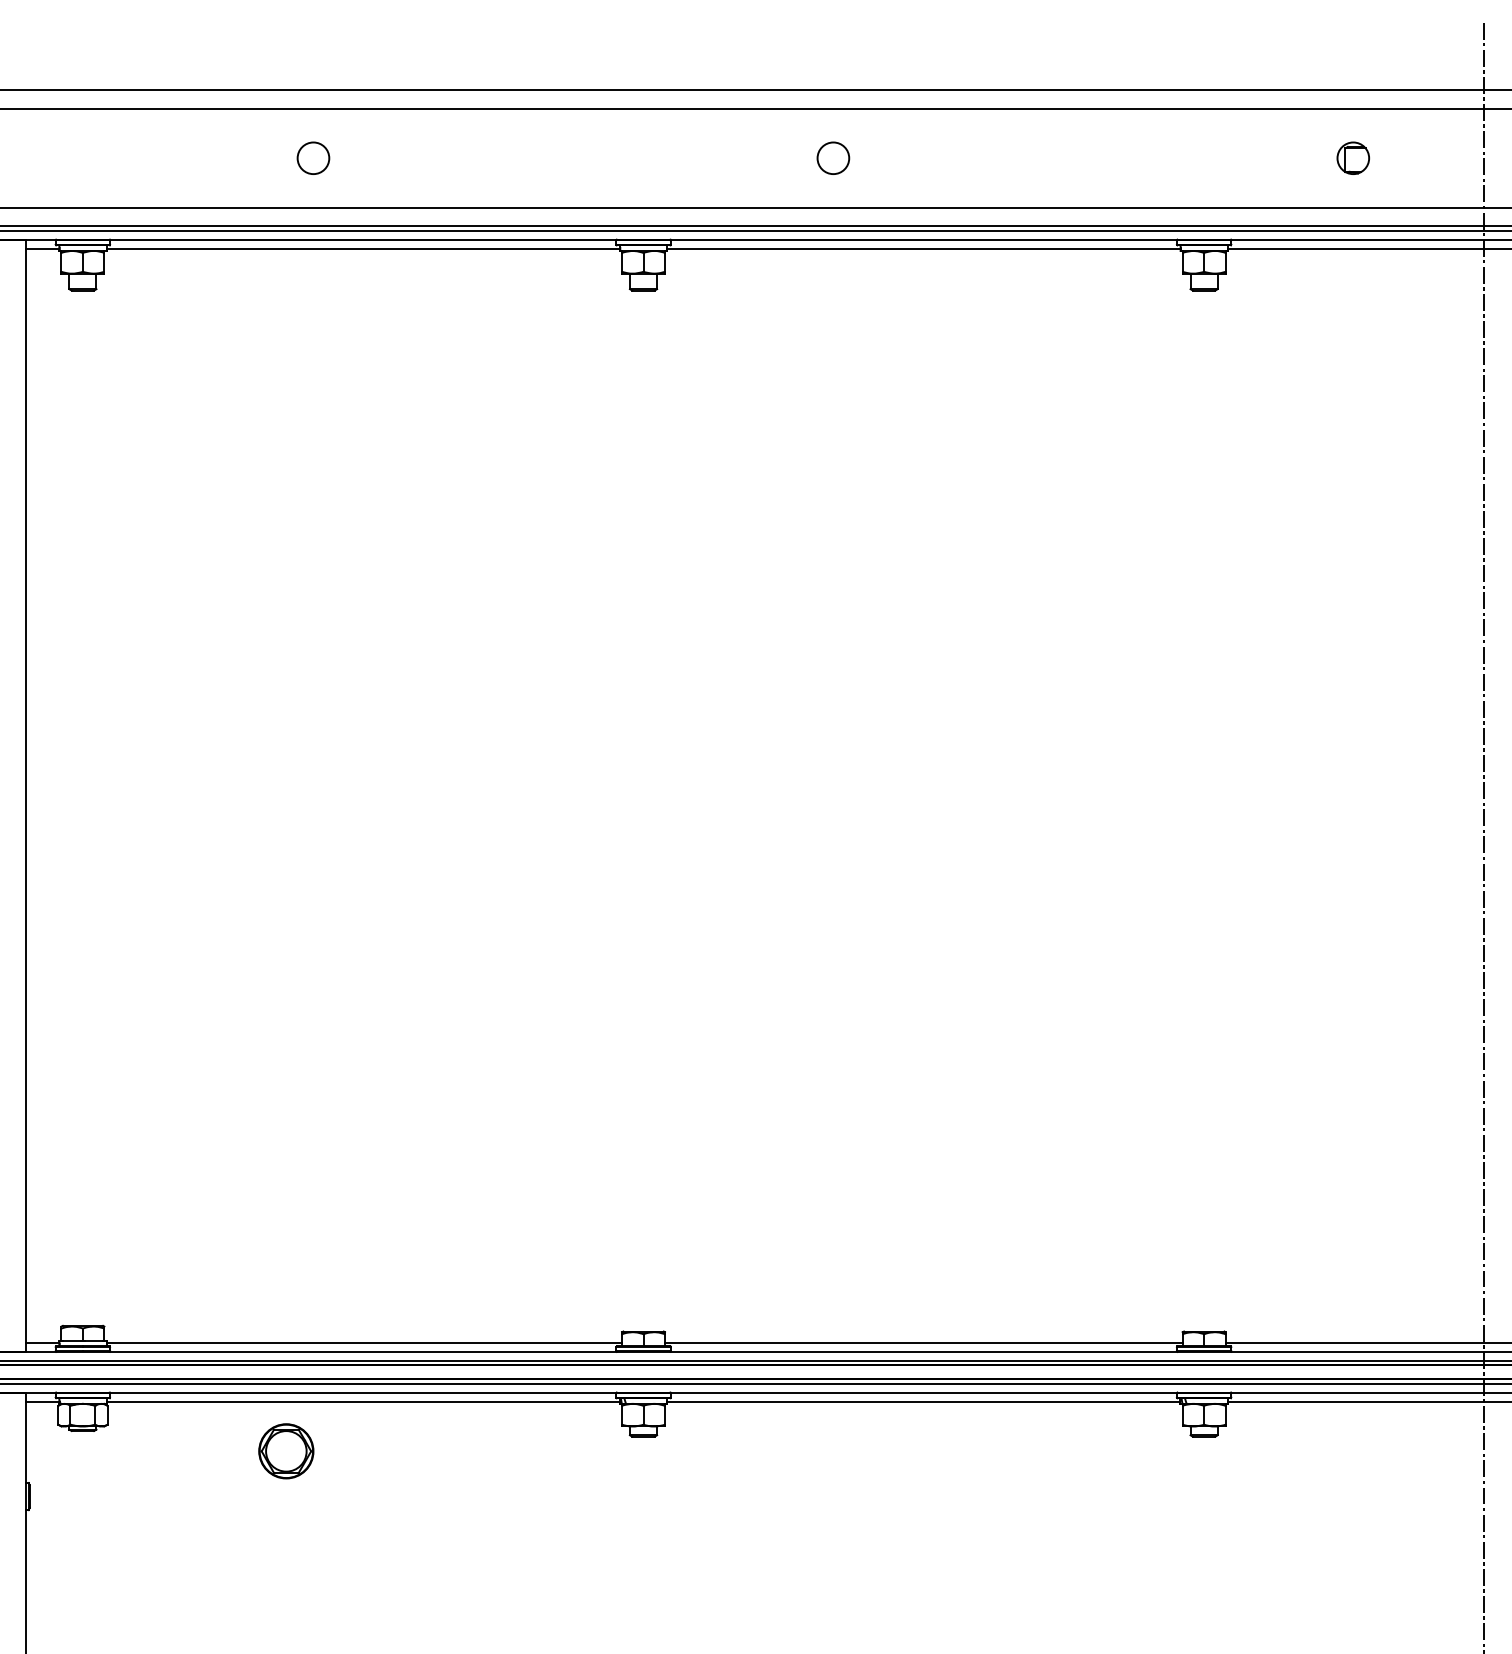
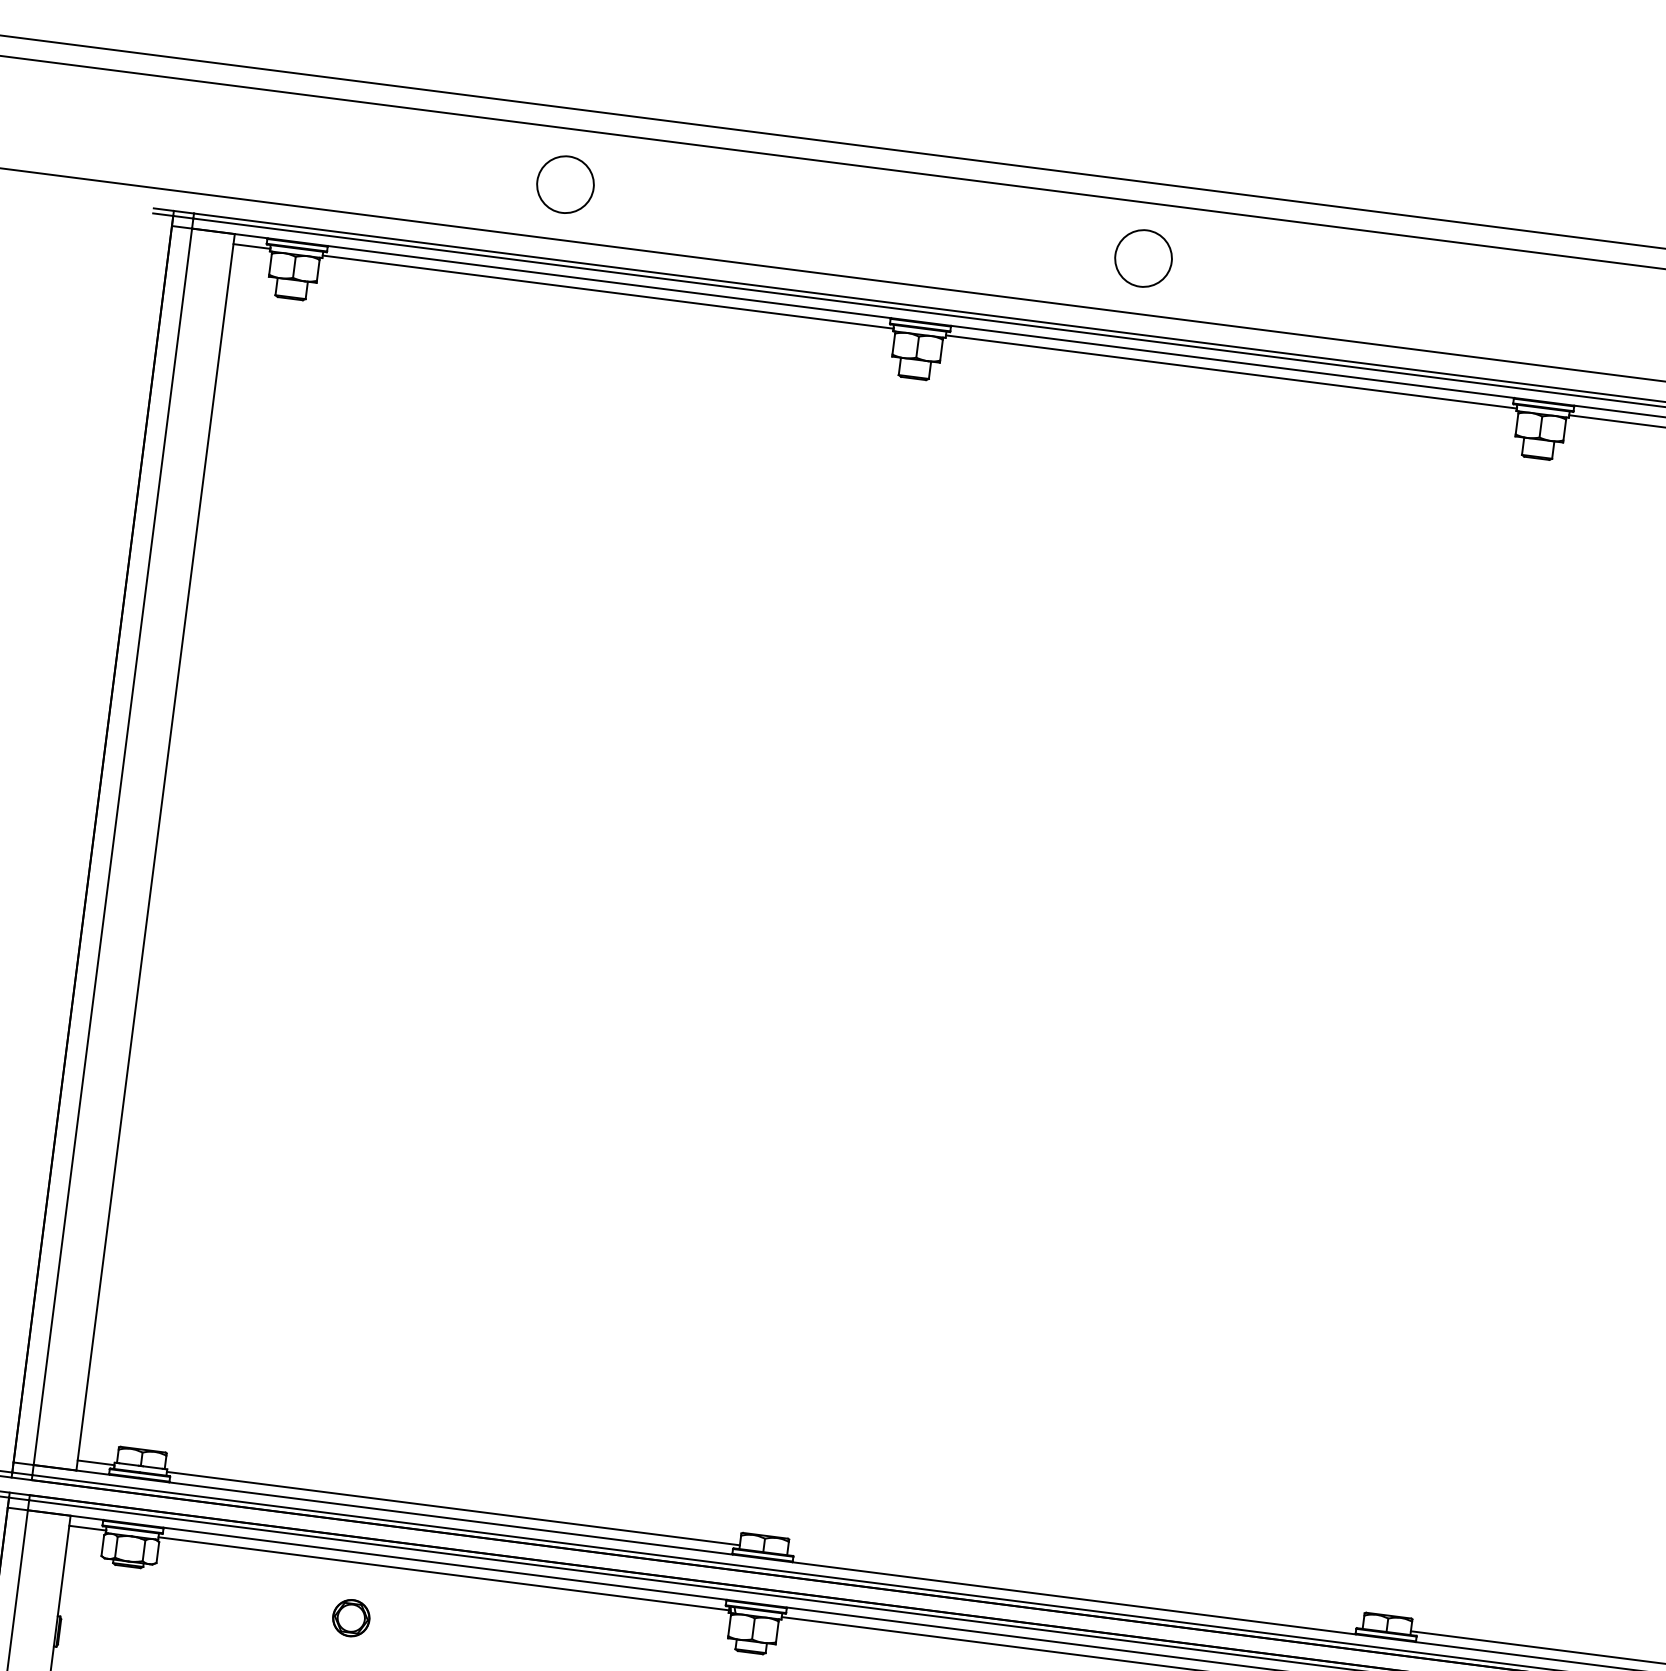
circle: (313, 157) -> (565, 183), size x1.6
circle: (833, 158) -> (1143, 258), size x1.6
line: (923, 1342) -> (1075, 1587), removed
part: (286, 1451) -> (351, 1618), size x0.6

